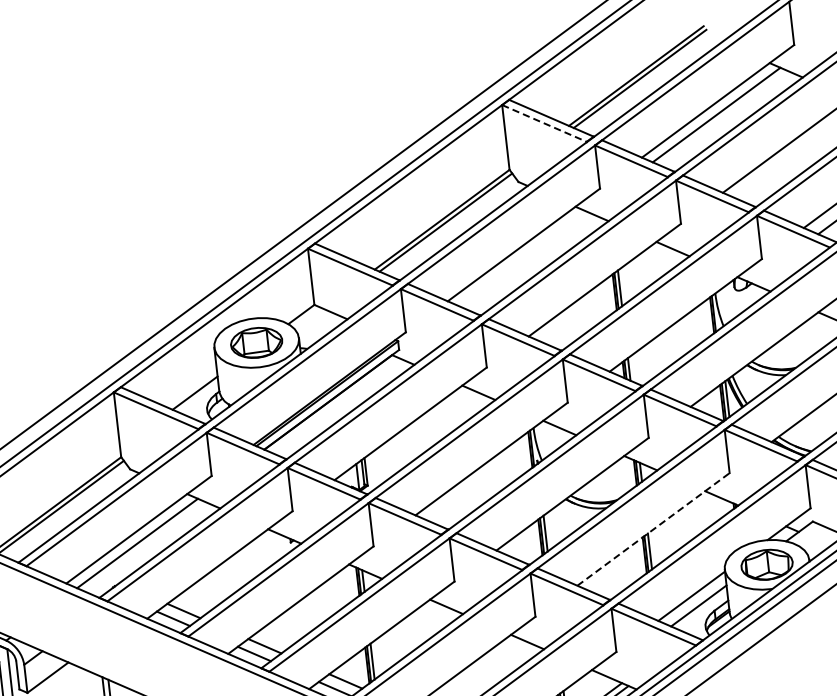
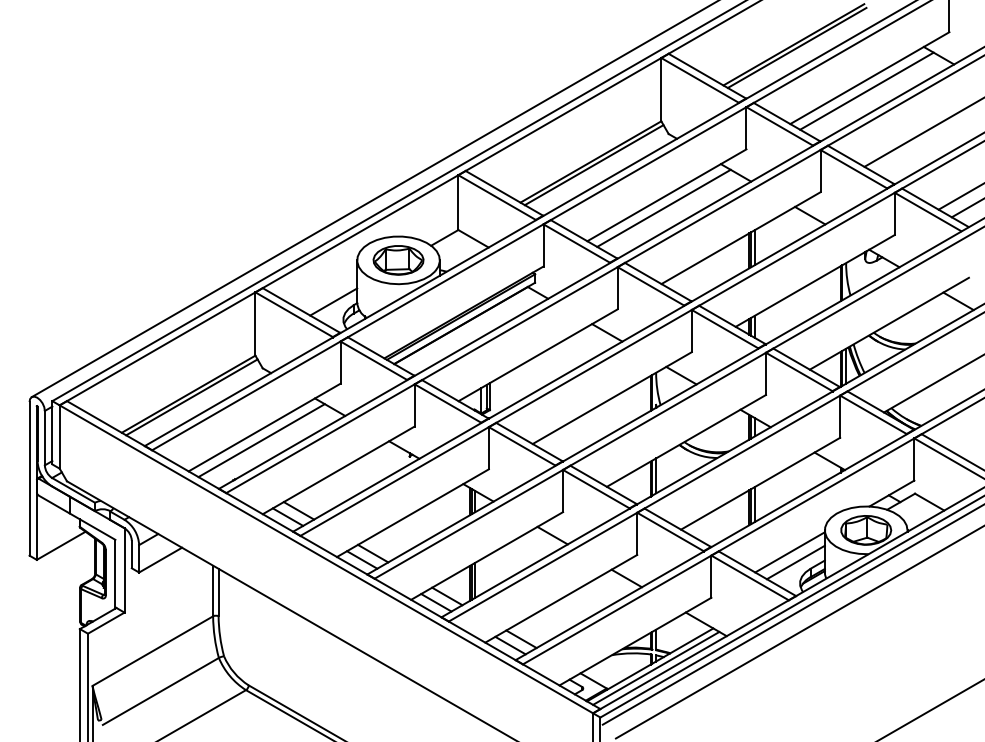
line: (544, 123) -> (700, 80), dashed -> solid
line: (521, 257) -> (663, 207), added
line: (653, 529) -> (760, 483), dashed -> solid

